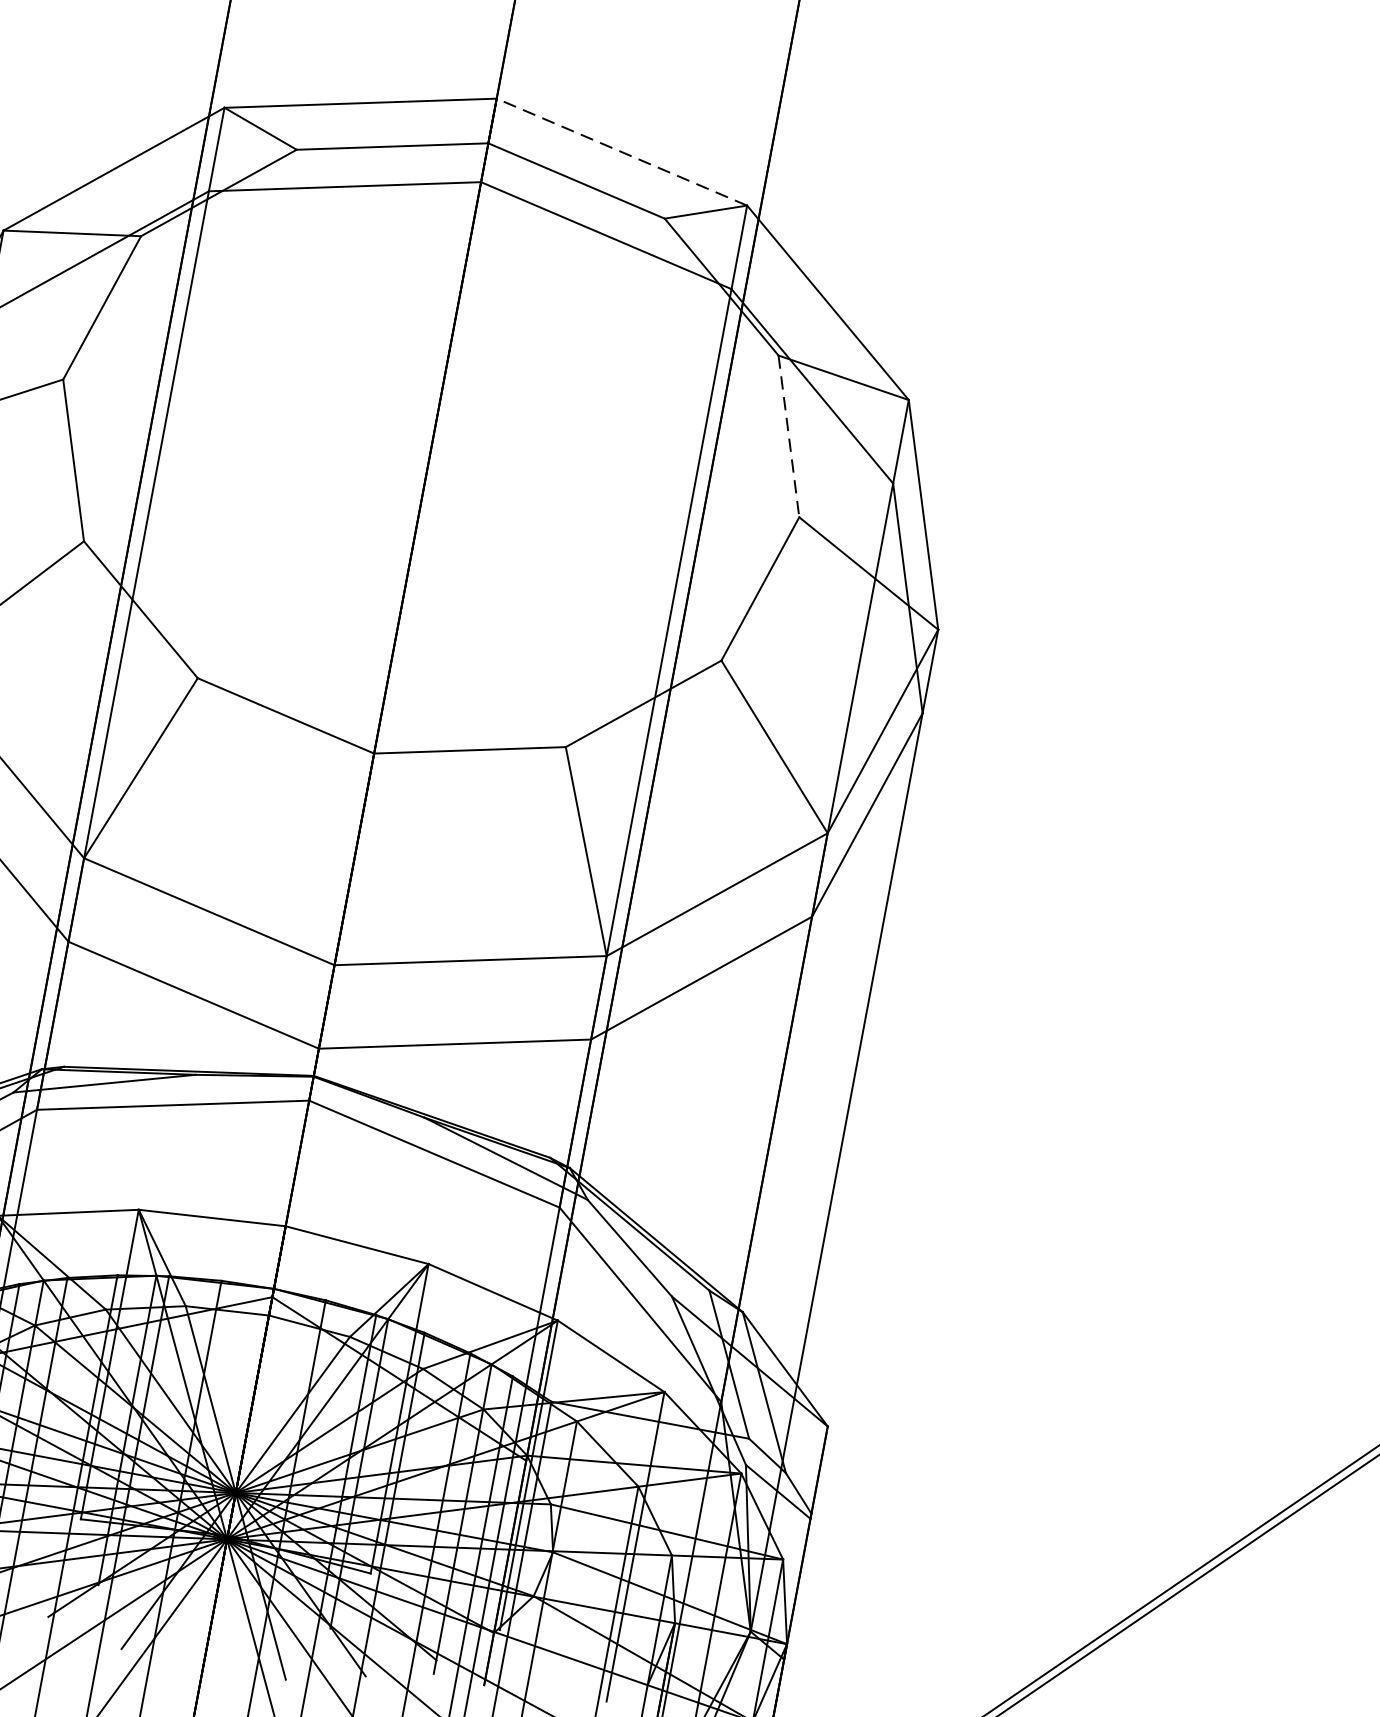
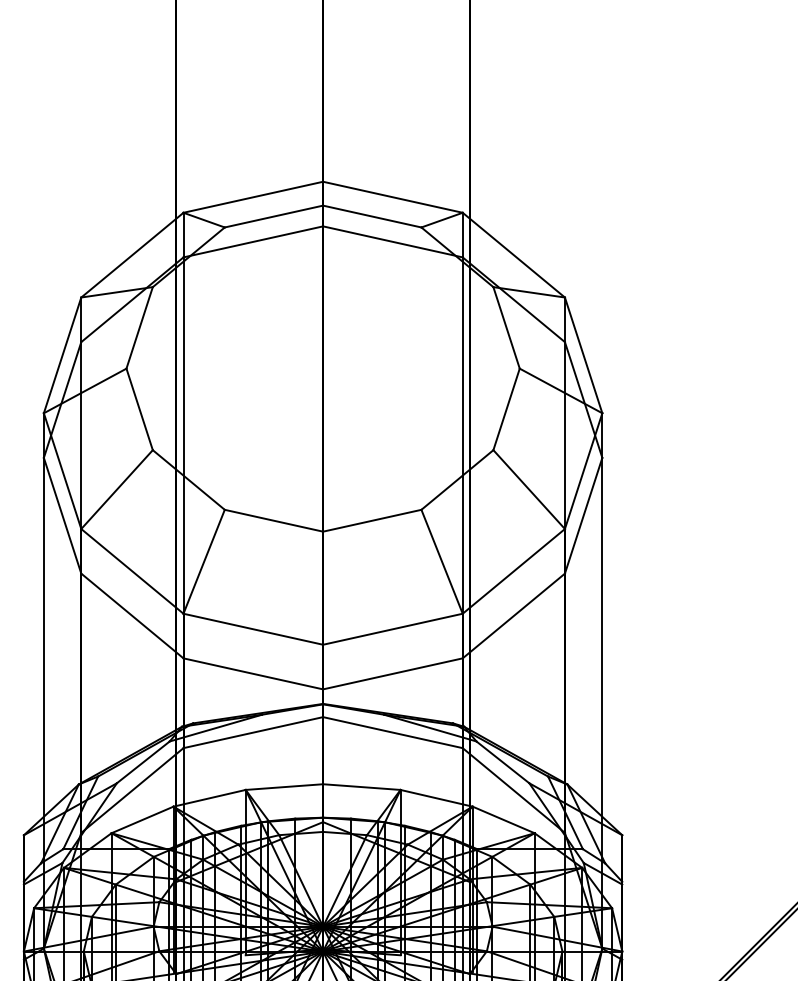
line: (621, 152) -> (392, 197), dashed -> solid
line: (788, 435) -> (506, 327), dashed -> solid

